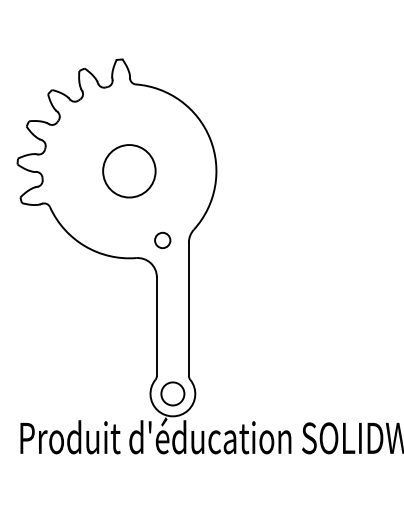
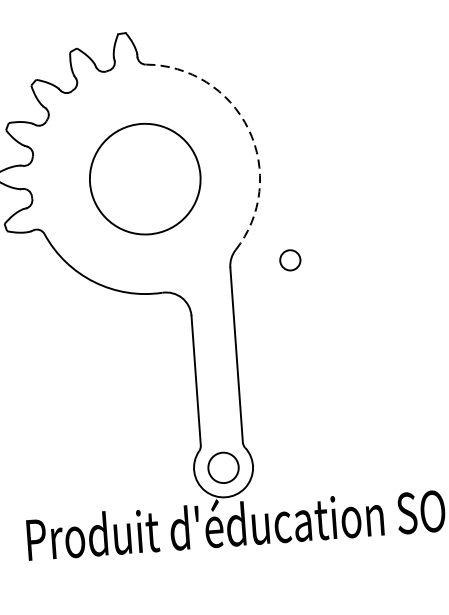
arc: (210, 139) -> (248, 129), solid -> dashed
circle: (129, 171) -> (145, 179), size x1.6
circle: (162, 239) -> (289, 259), moved

